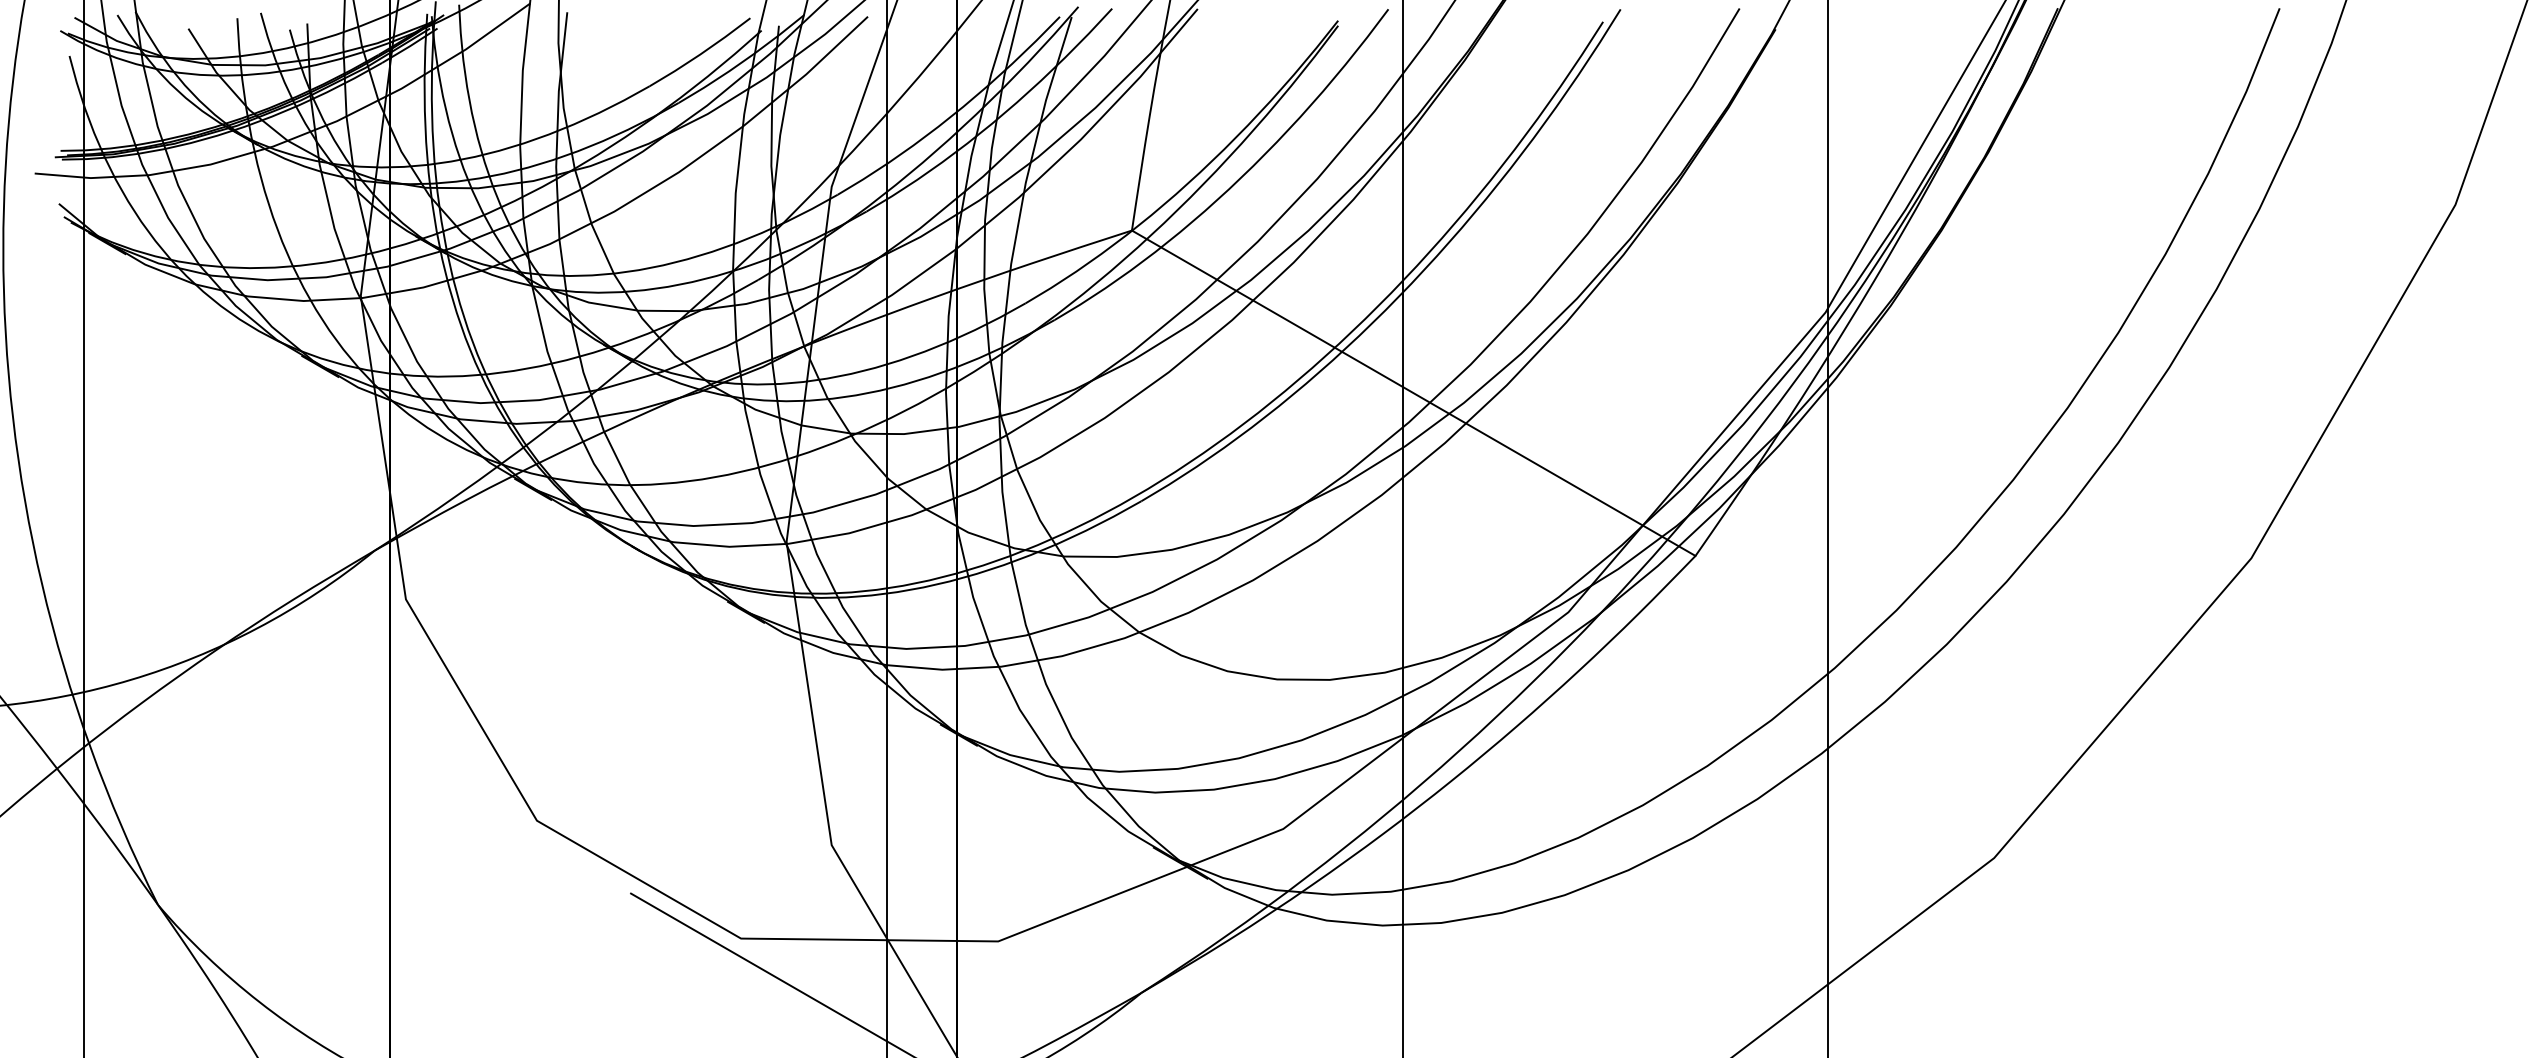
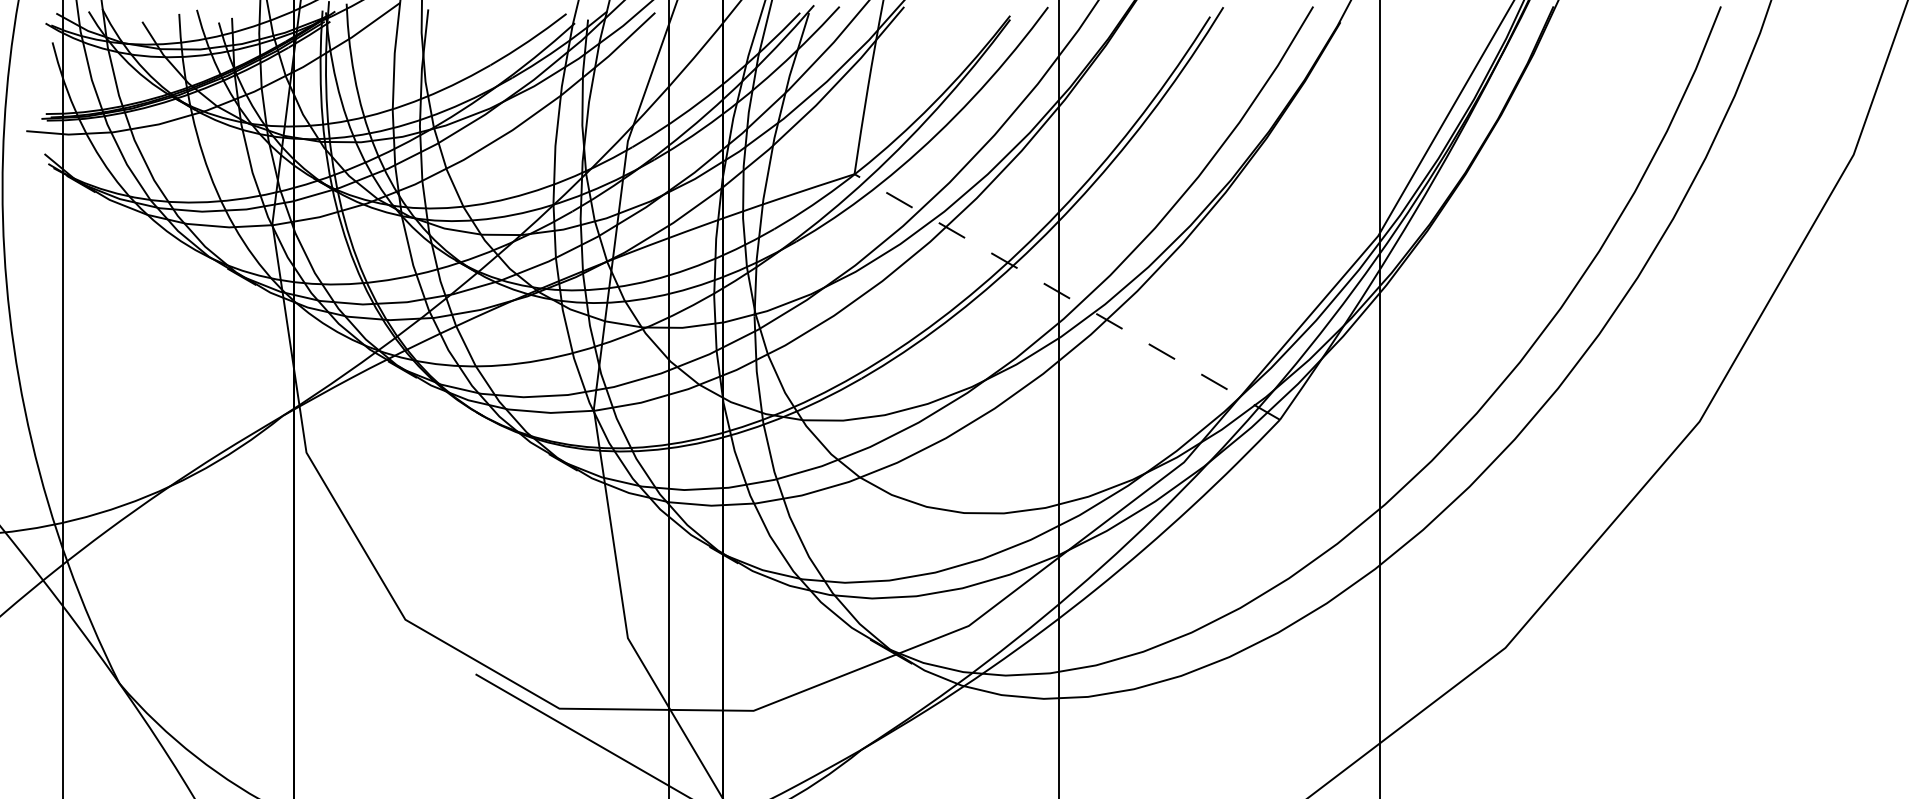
line: (1413, 393) -> (1067, 297), solid -> dashed

